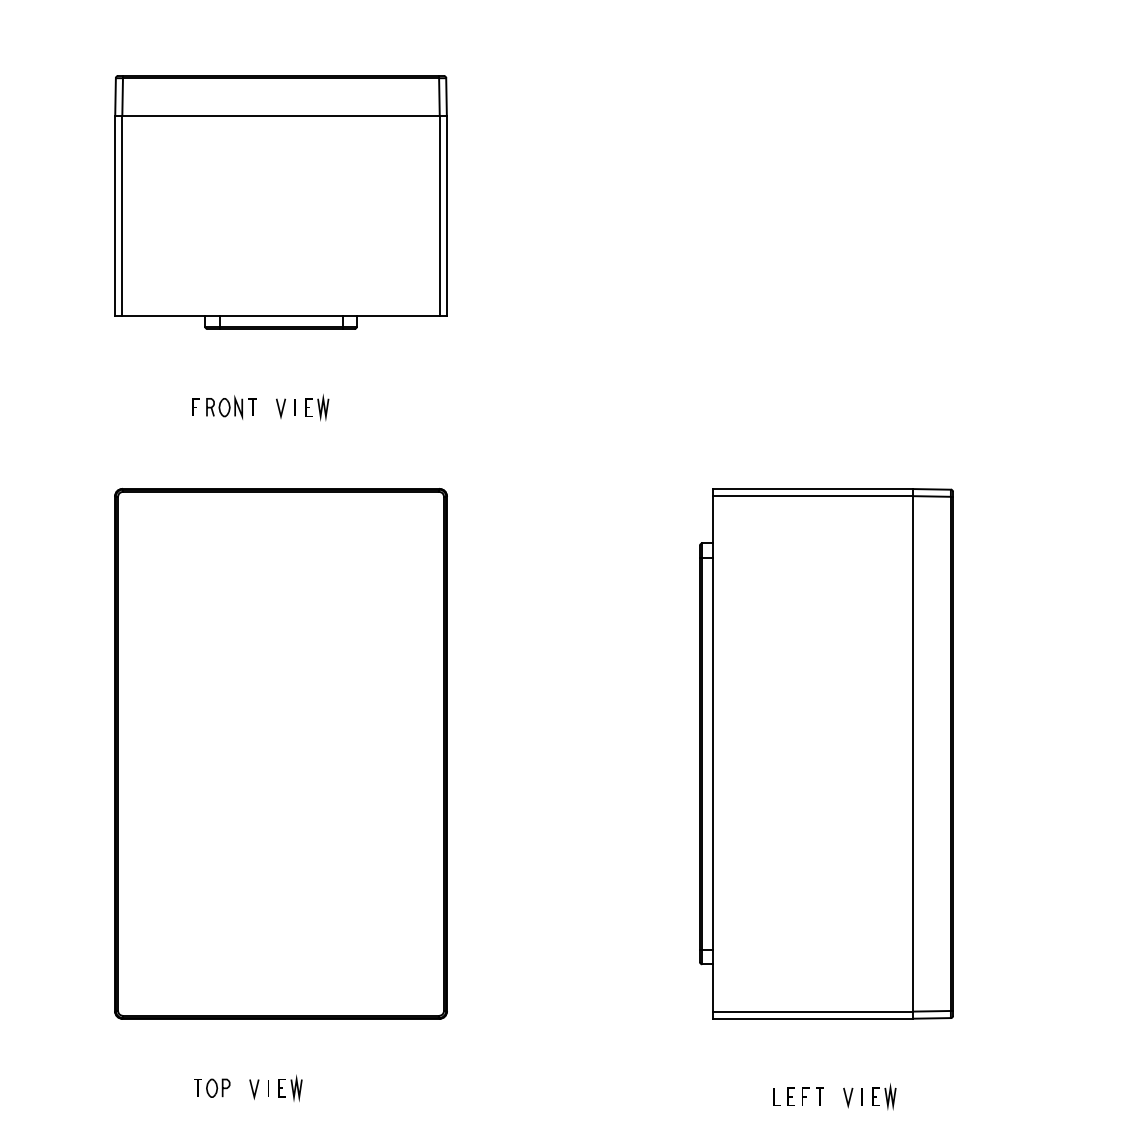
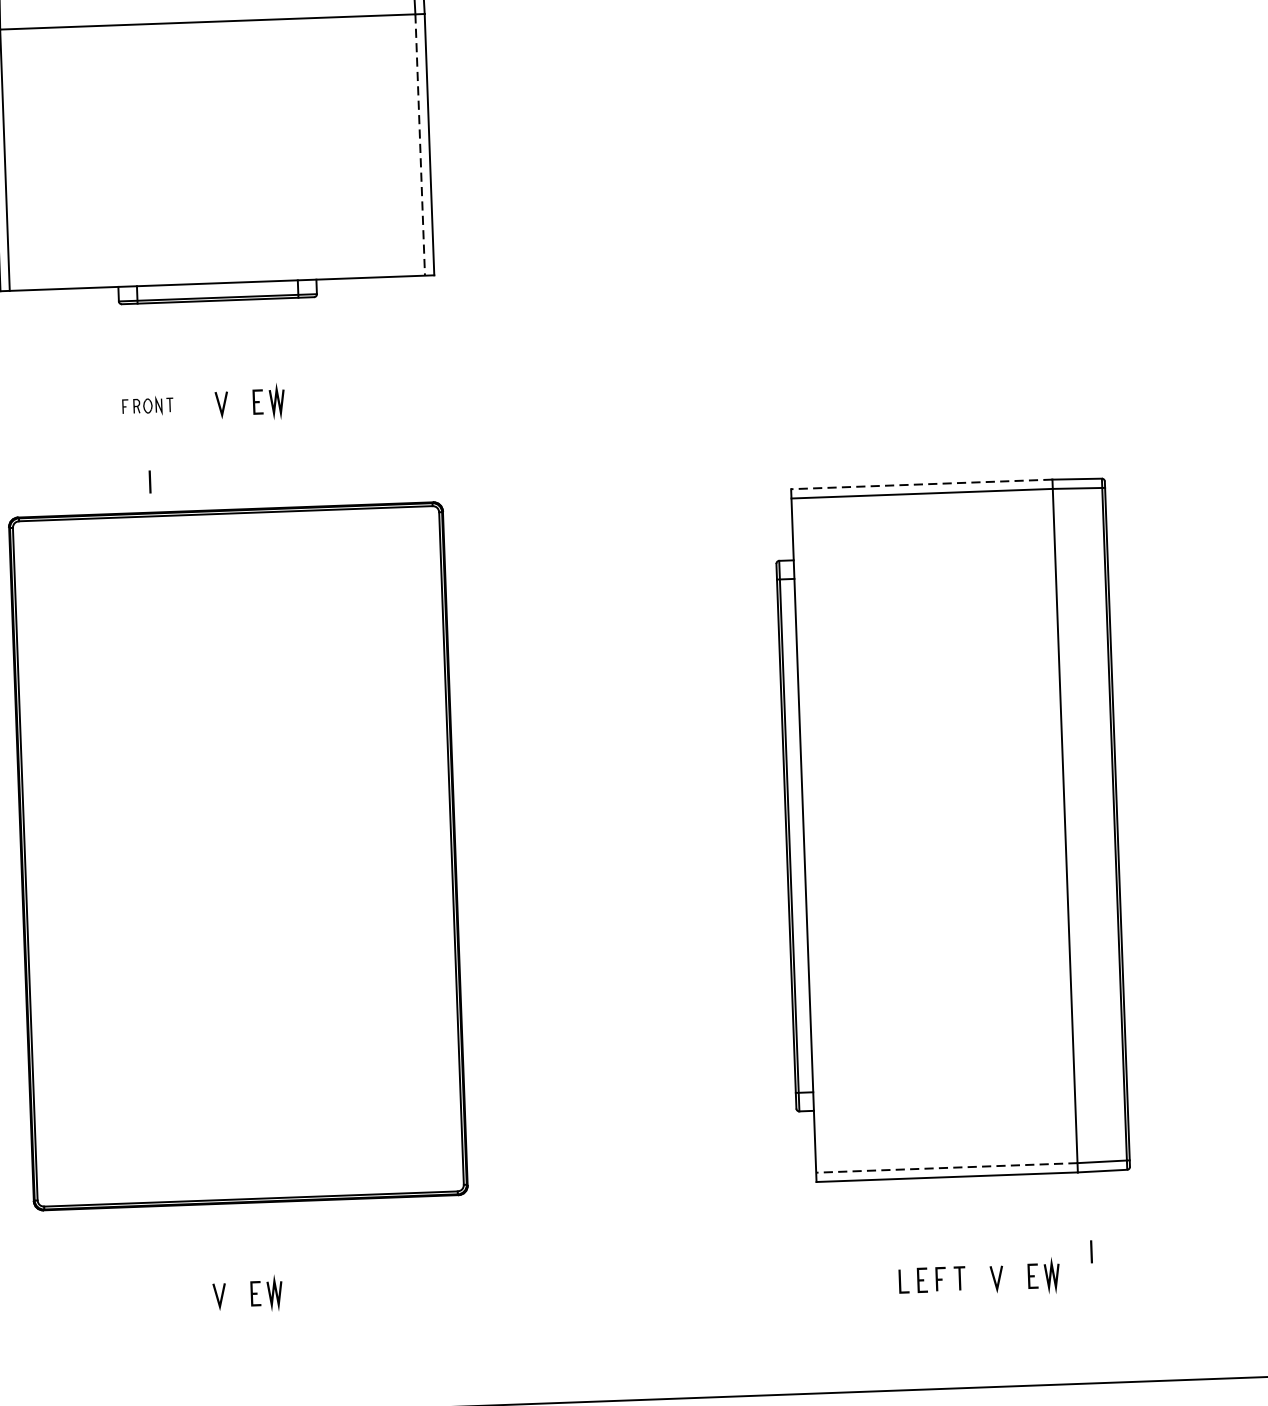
line: (439, 215) -> (419, 144), solid -> dashed
part: (224, 407) -> (147, 405), size x0.6
line: (294, 407) -> (149, 481), moved
line: (813, 489) -> (922, 484), solid -> dashed
line: (813, 1011) -> (947, 1167), solid -> dashed
part: (212, 1087) -> (164, 1296), removed
line: (268, 1088) -> (238, 1294), removed
line: (861, 1096) -> (1090, 1251), moved

